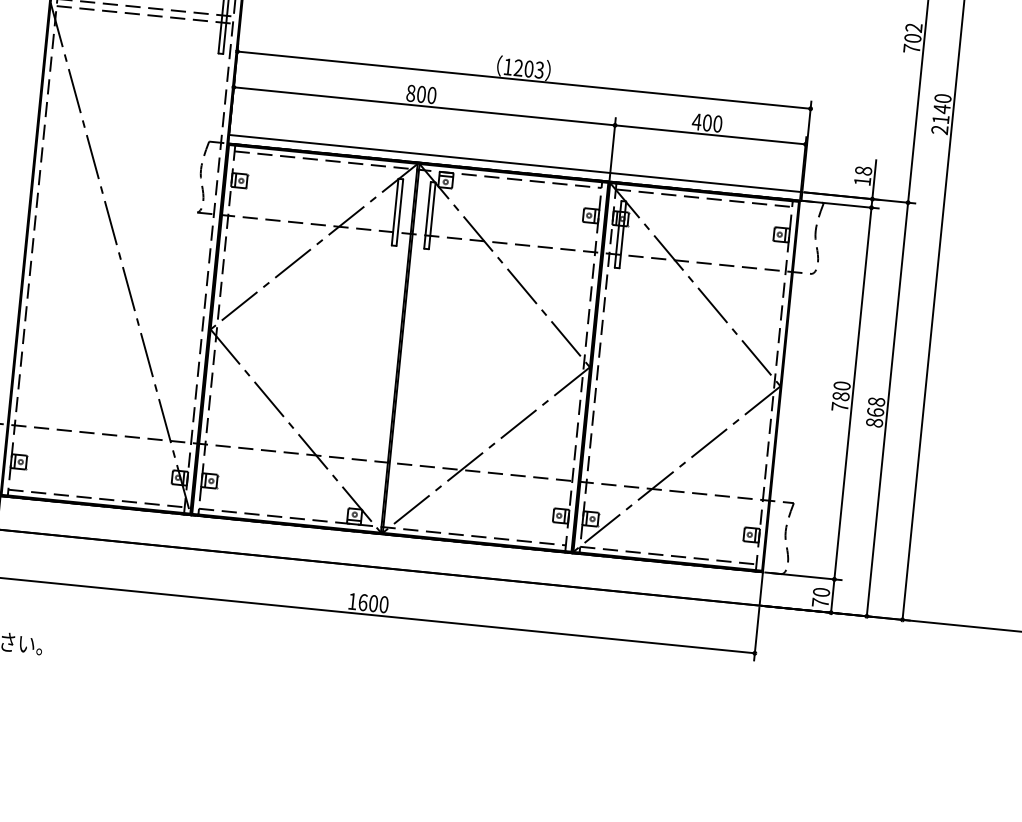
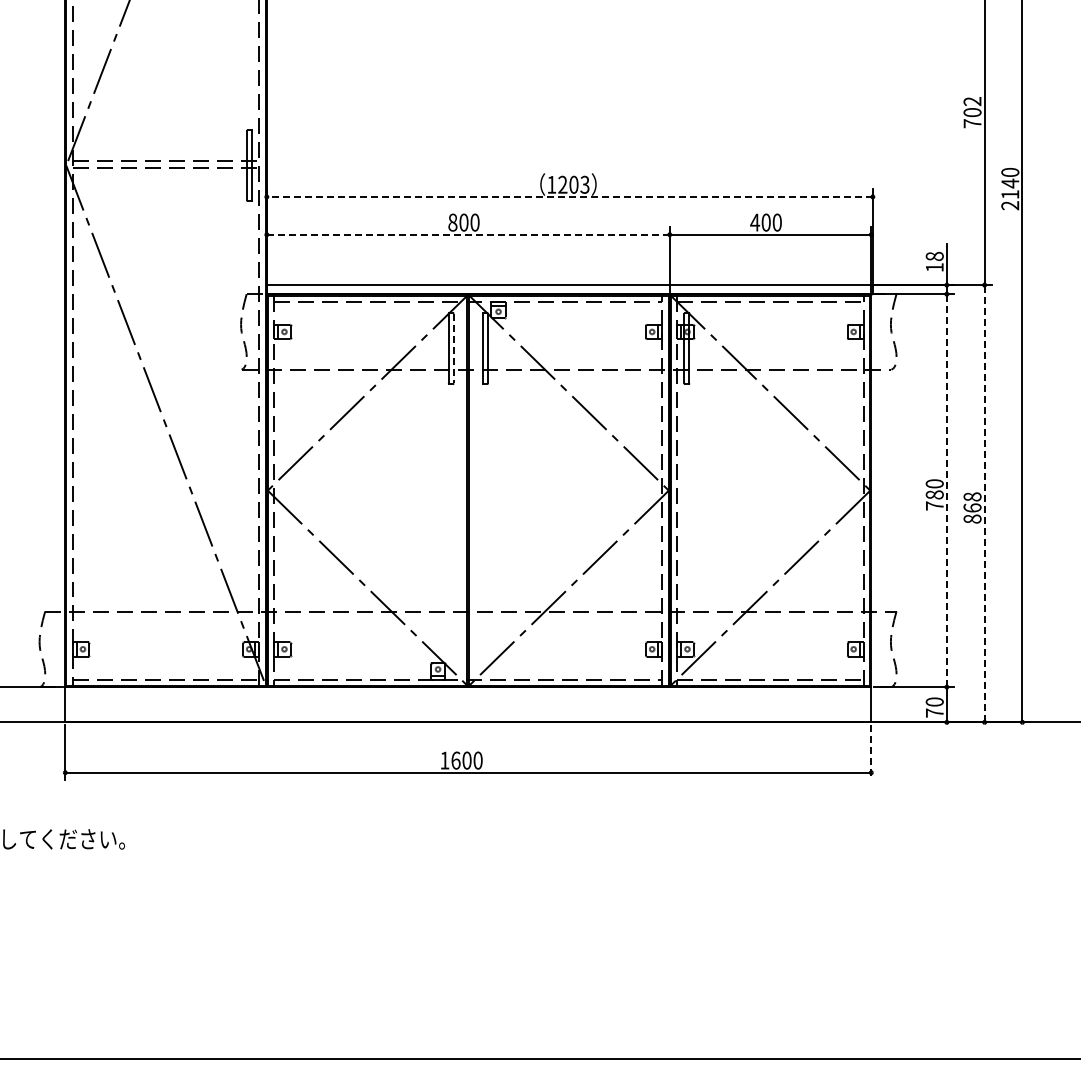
line: (523, 79) -> (569, 196), solid -> dashed
line: (424, 106) -> (468, 234), solid -> dashed
line: (399, 212) -> (453, 348), solid -> dashed
line: (852, 393) -> (946, 490), solid -> dashed
line: (887, 409) -> (984, 503), solid -> dashed
line: (756, 634) -> (871, 752), solid -> dashed

